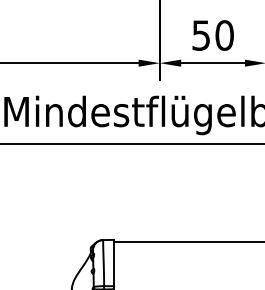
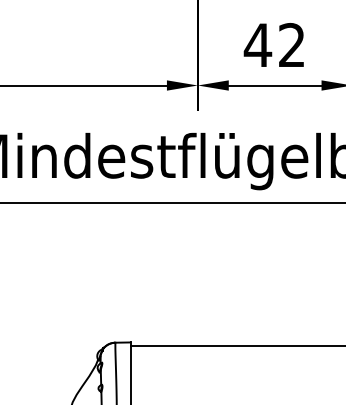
text: (212, 35) -> (274, 45), 50 -> 42

